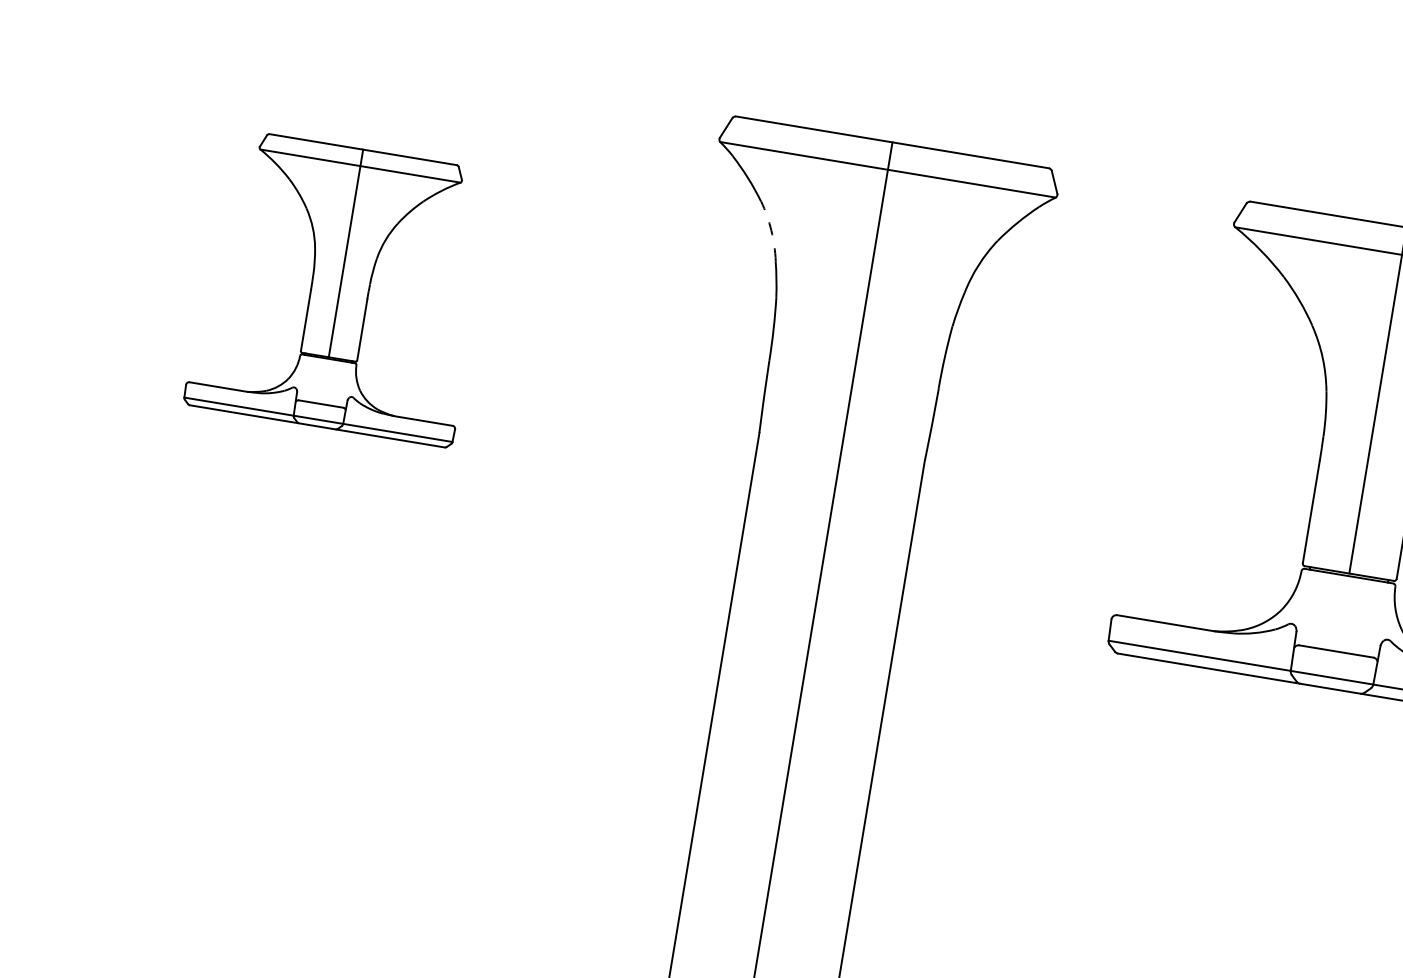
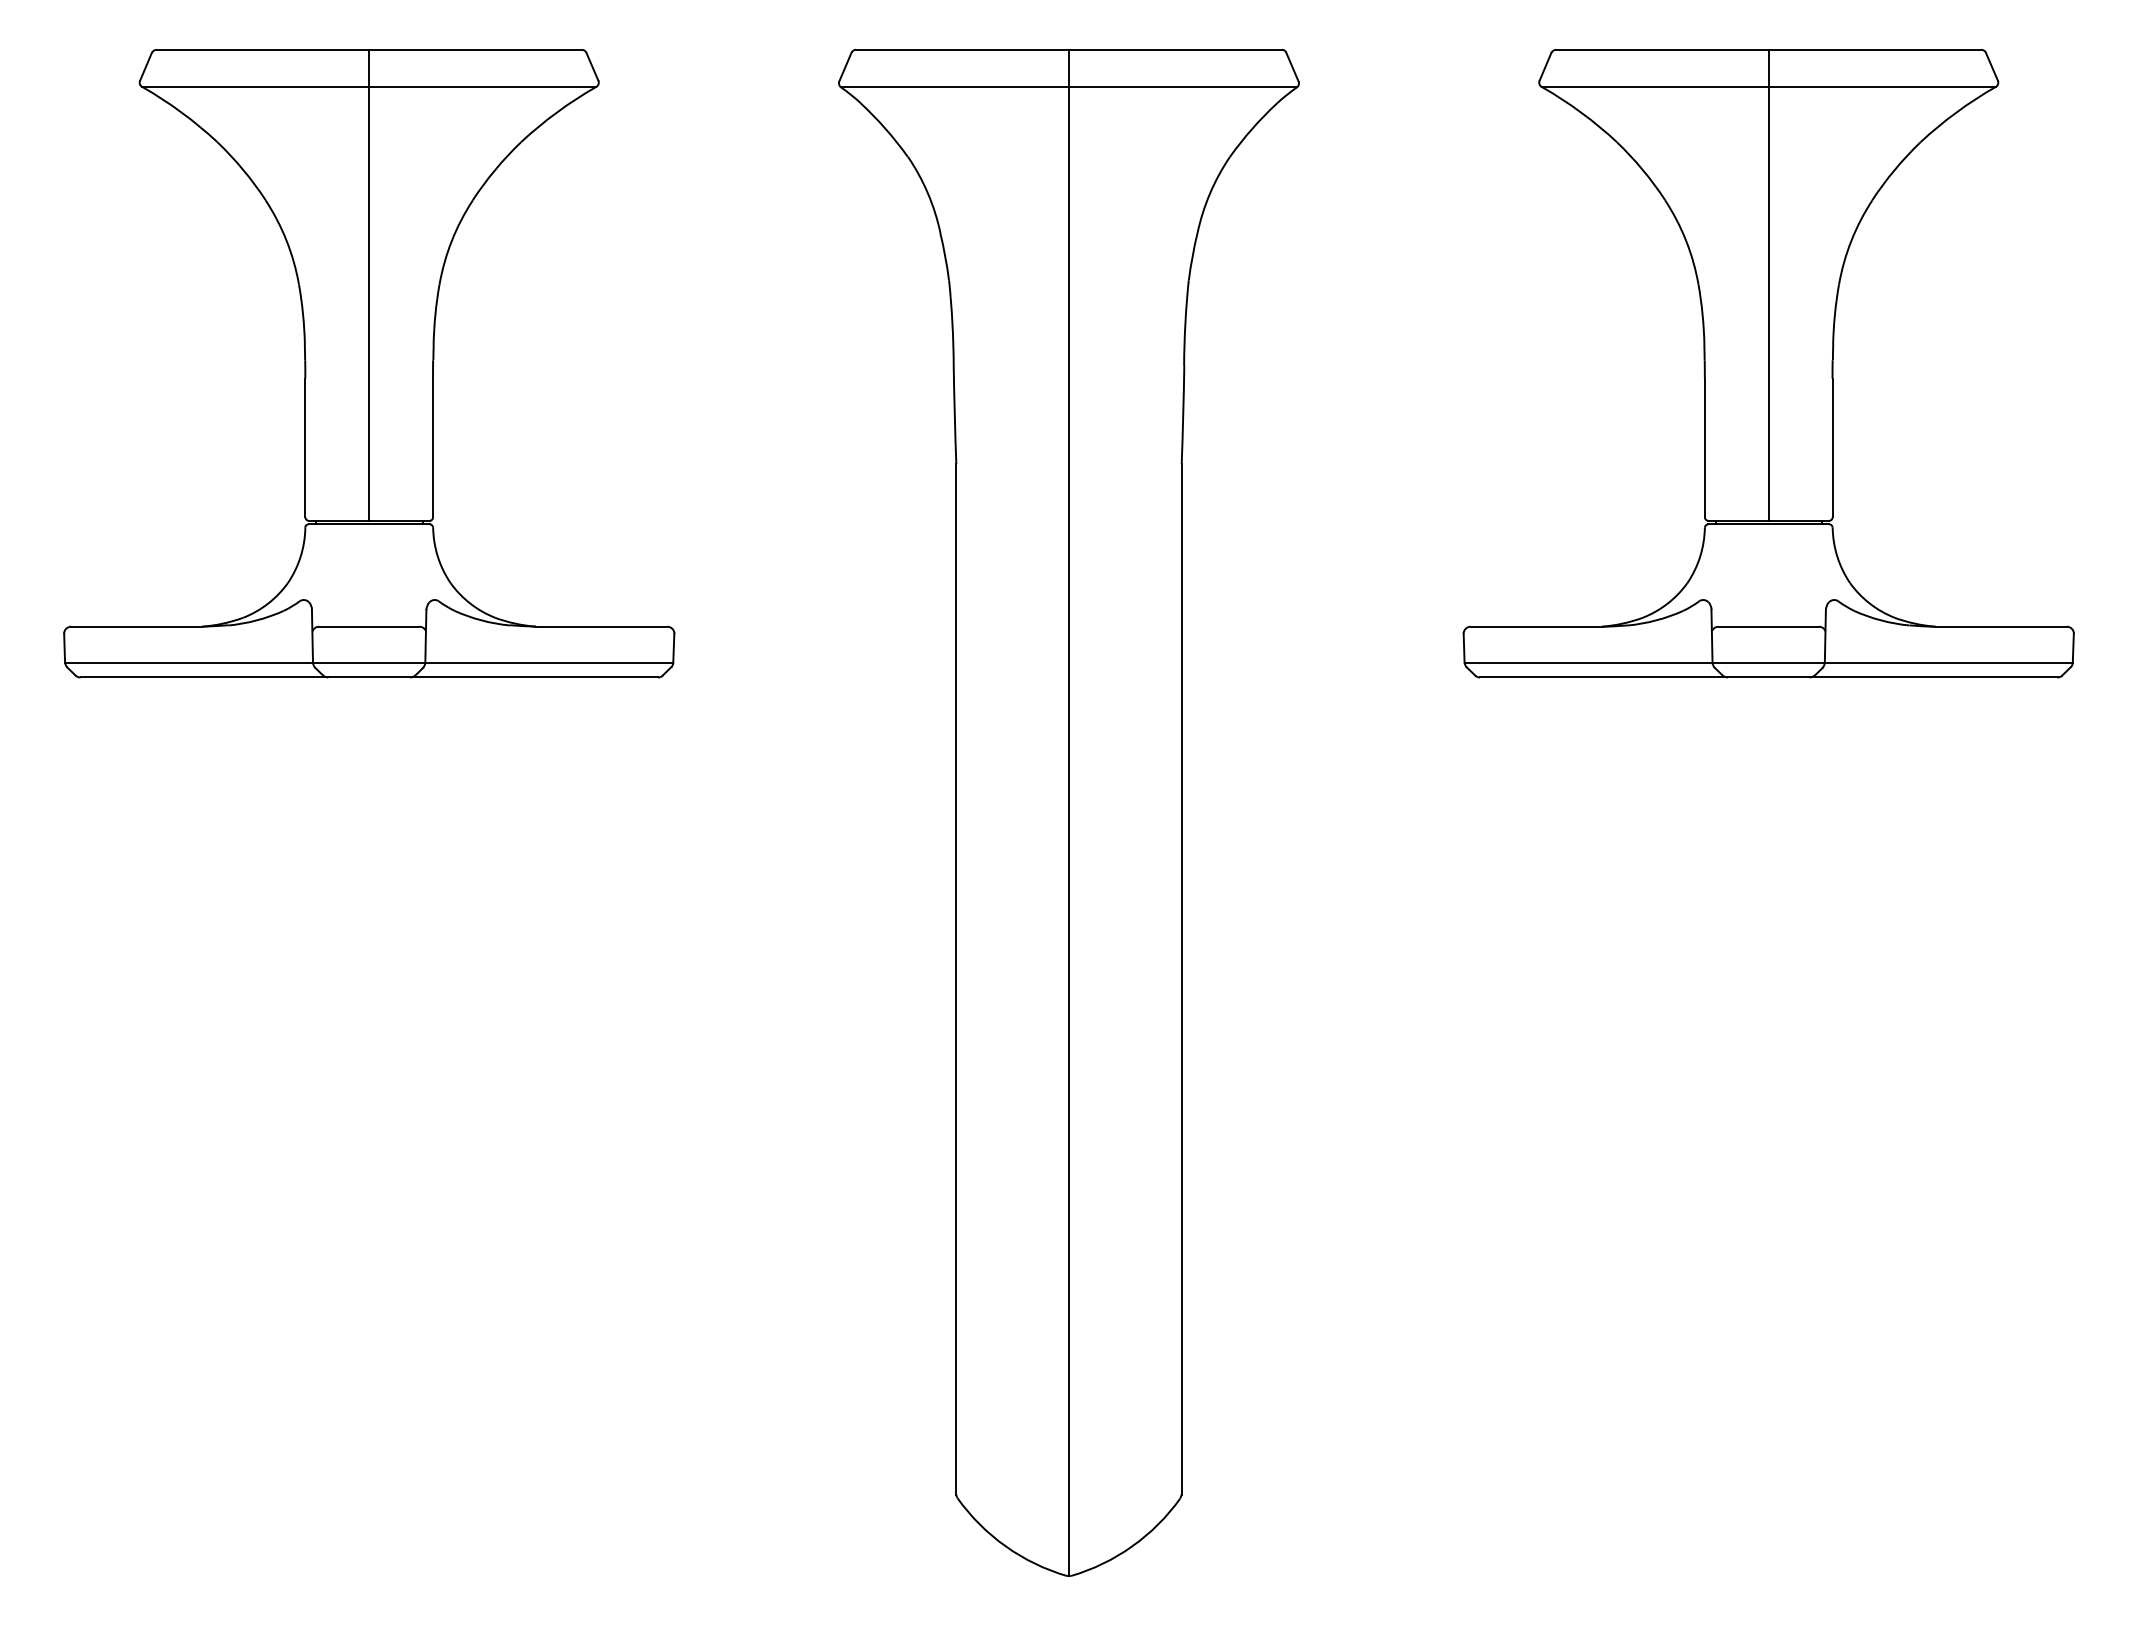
arc: (771, 230) -> (927, 193), dashed -> solid
part: (340, 287) -> (369, 363), size x1.67

